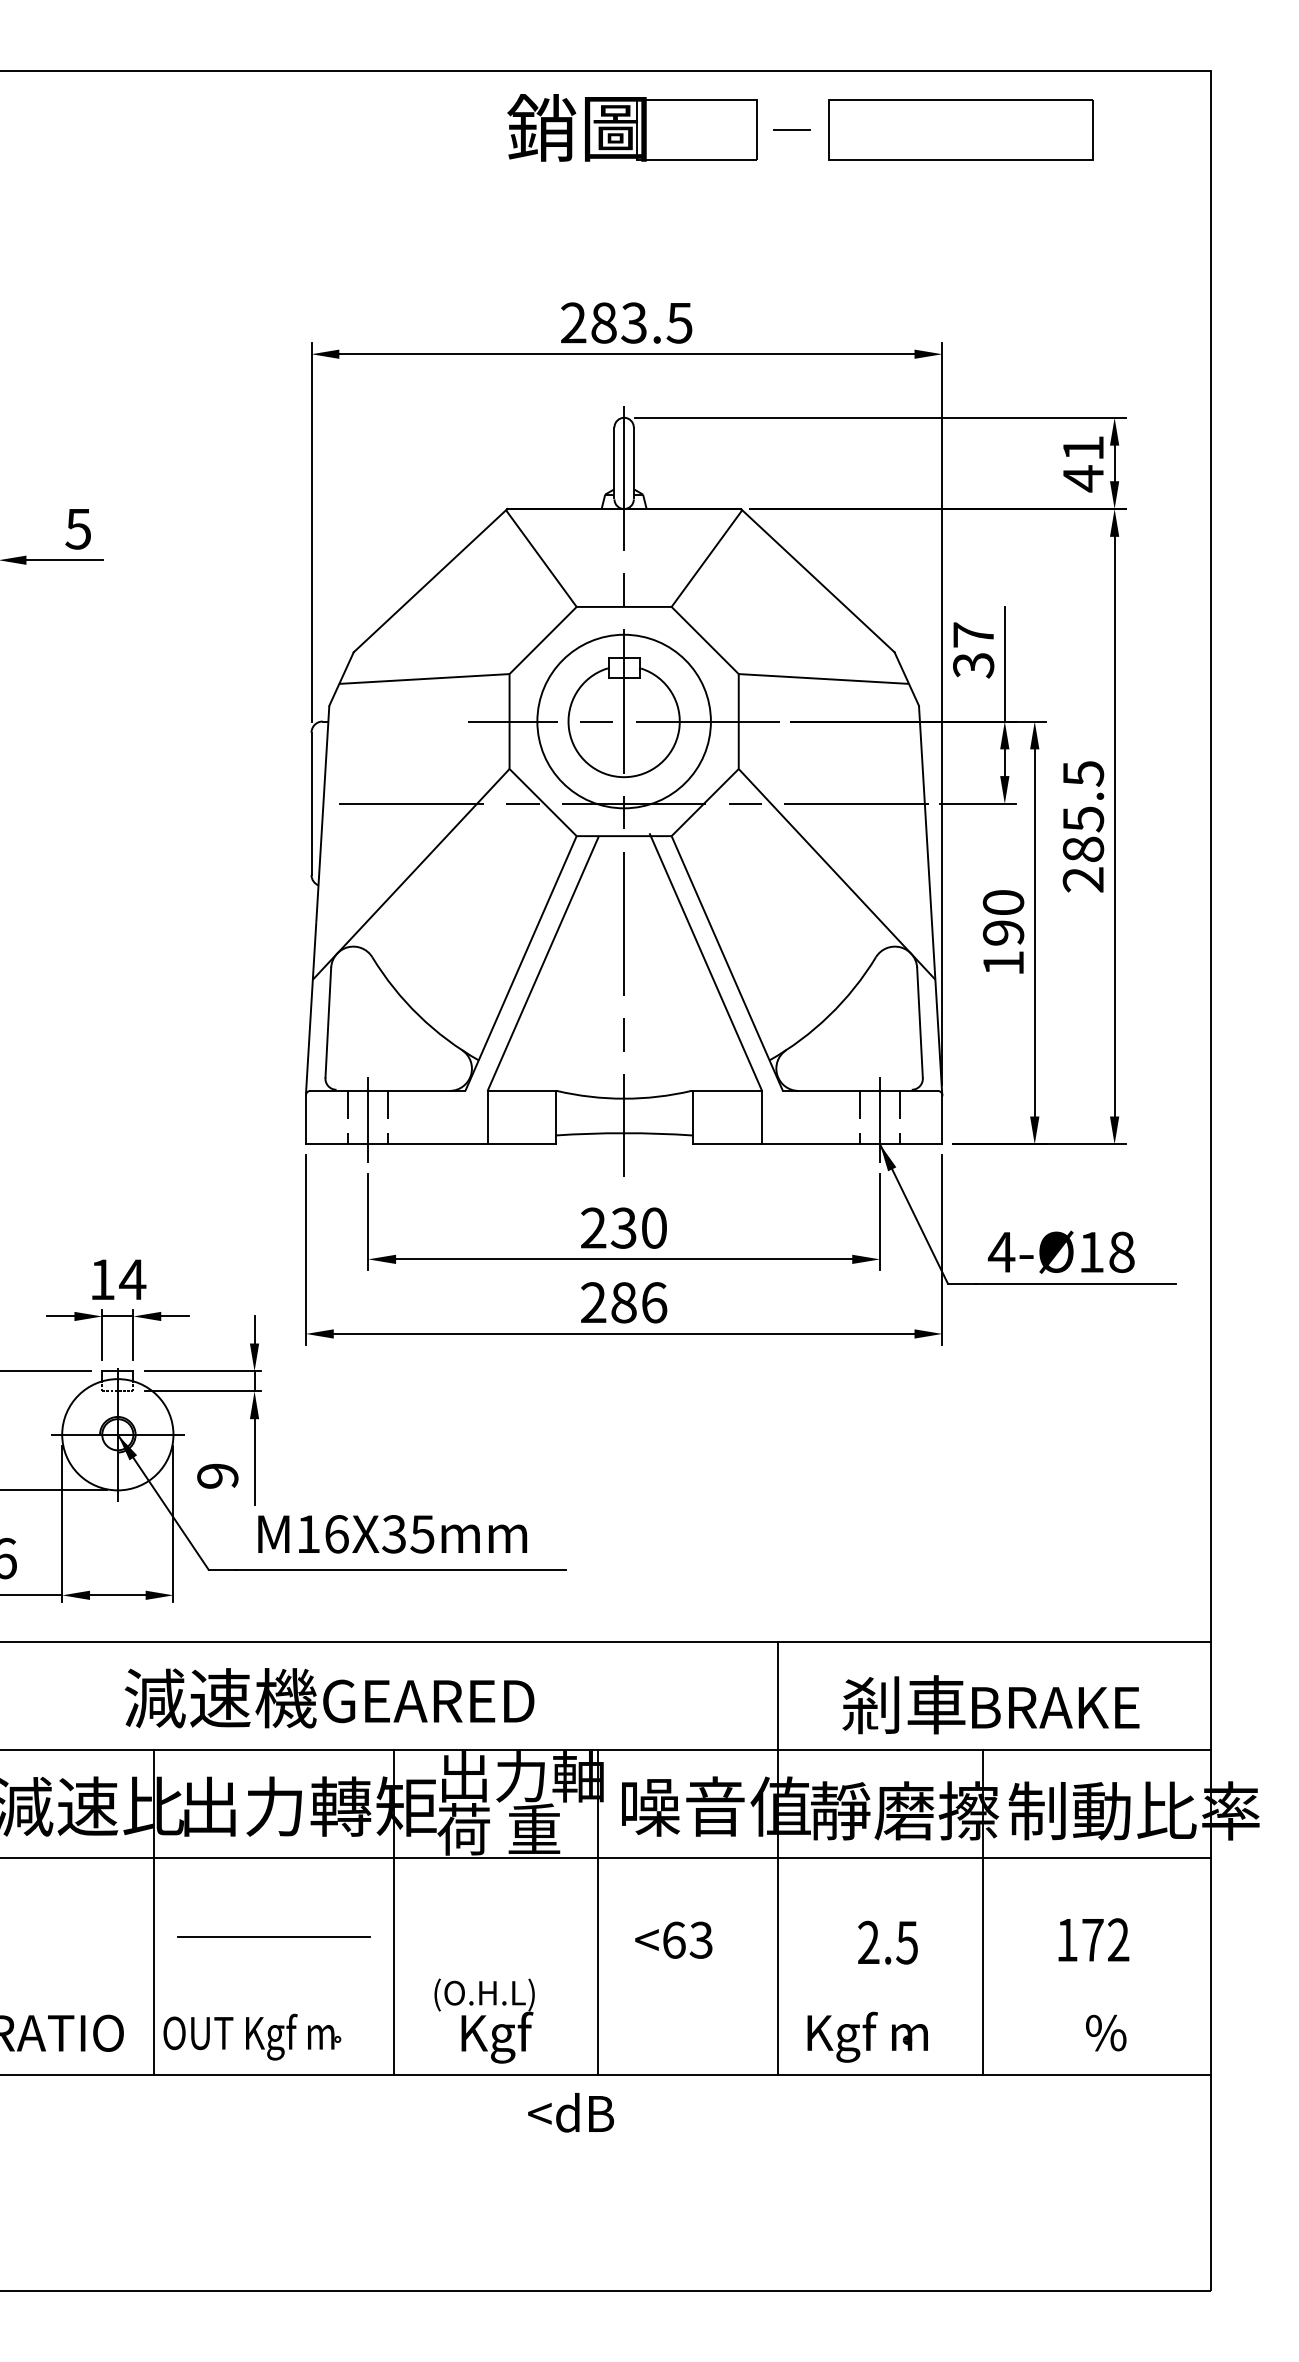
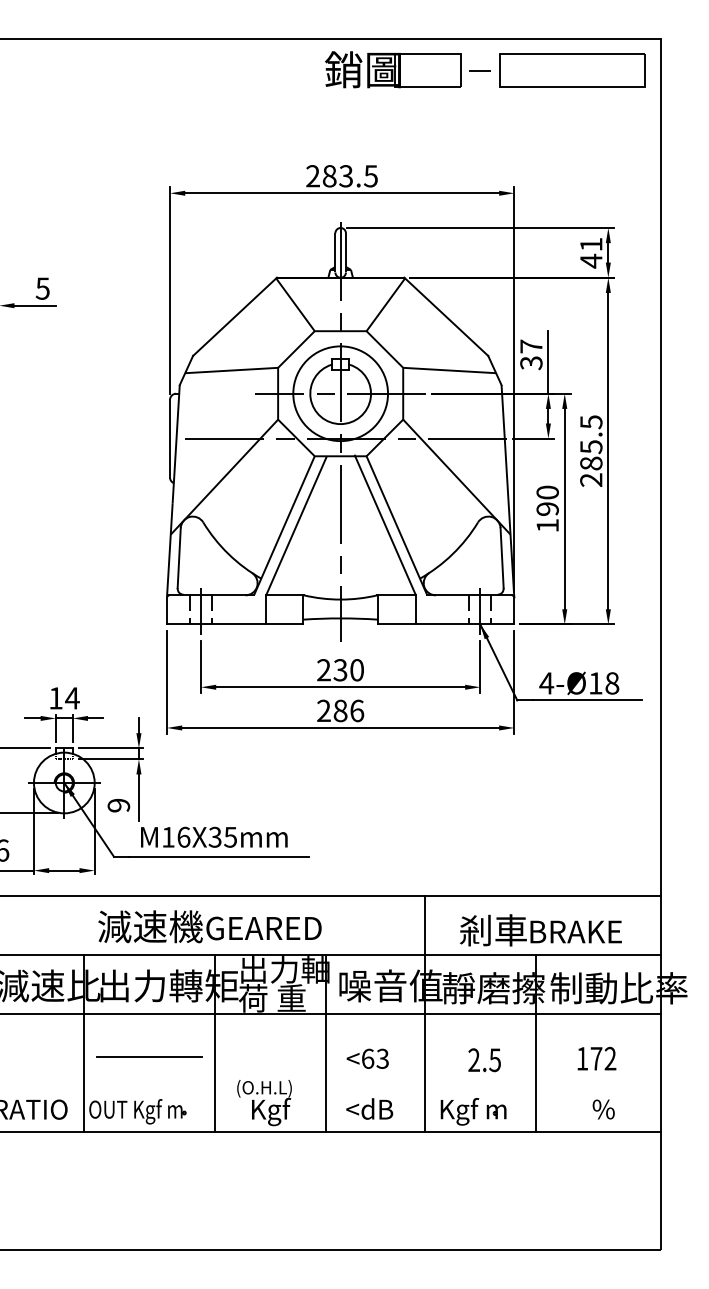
part: (801, 127) -> (485, 69), moved
text: (328, 1697) -> (209, 926), moved
text: (570, 2111) -> (369, 1108), moved

